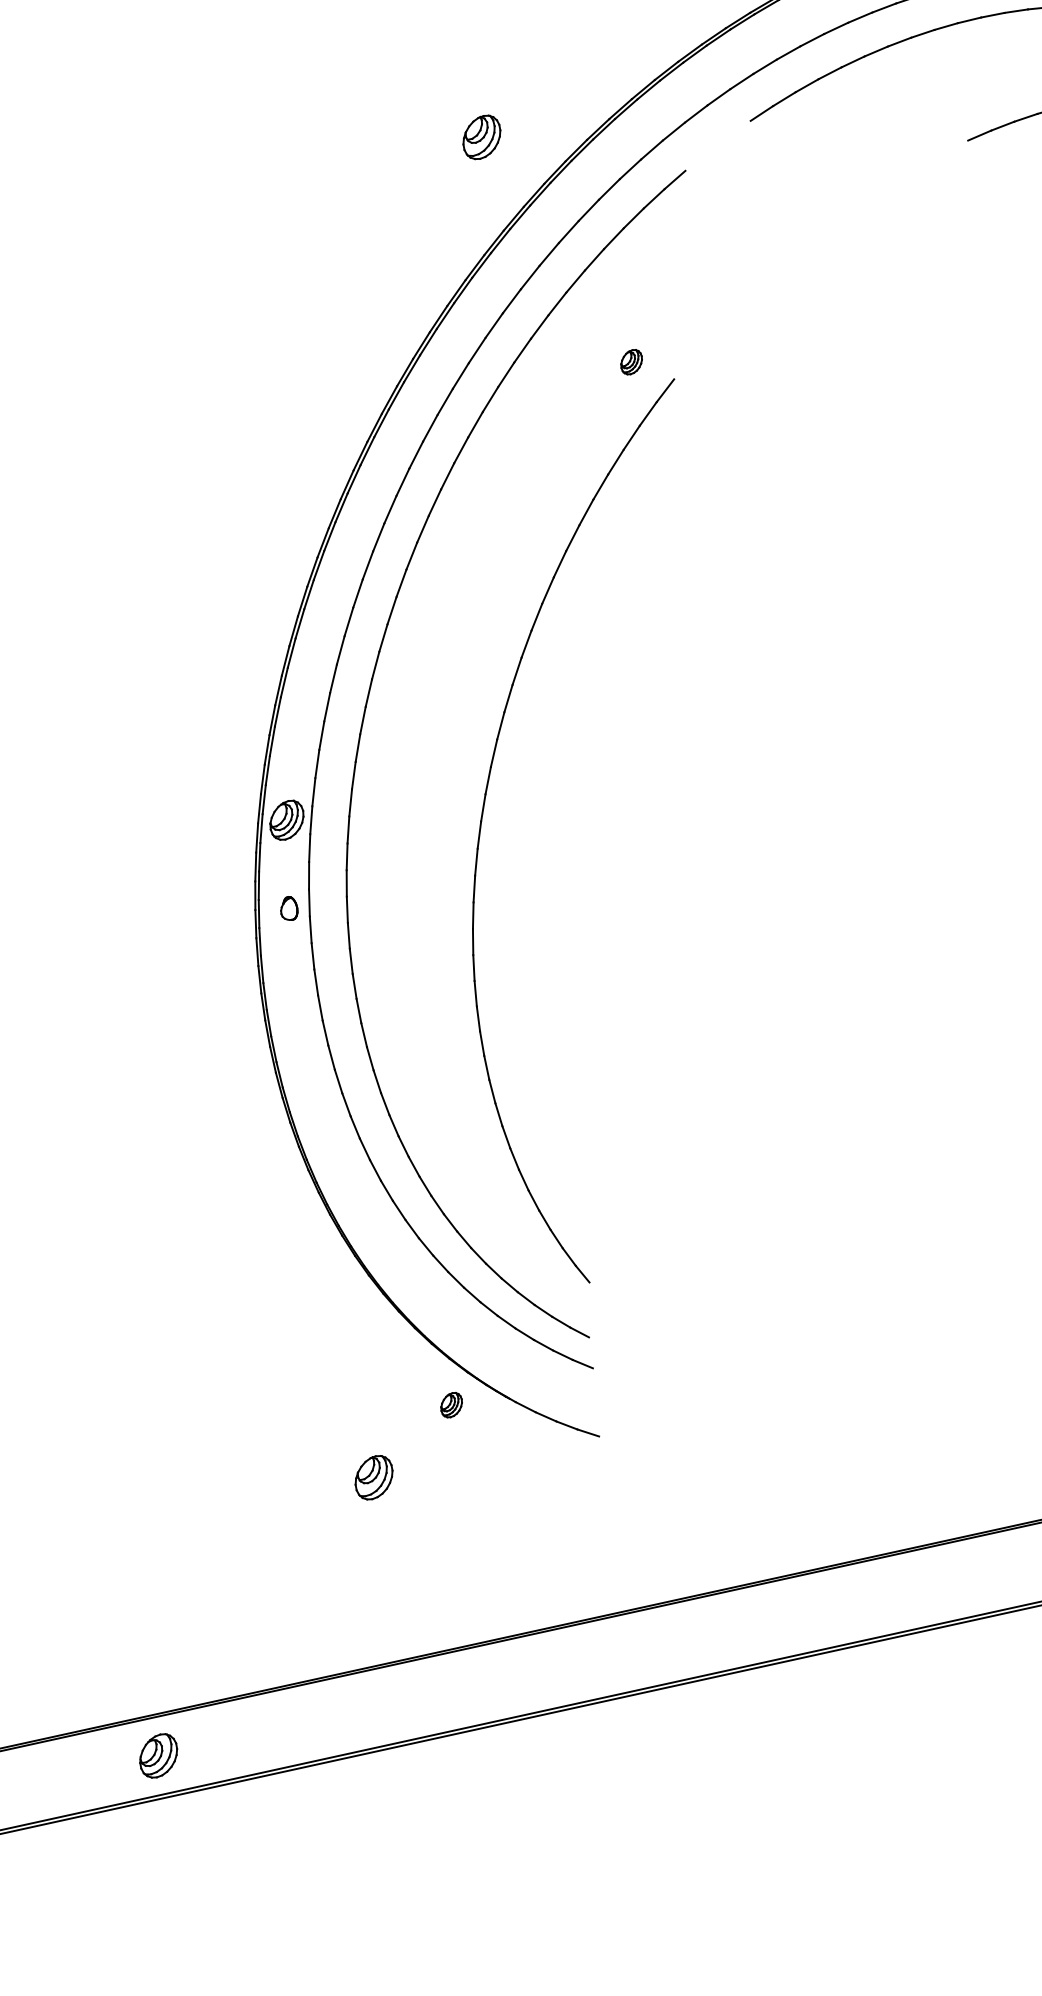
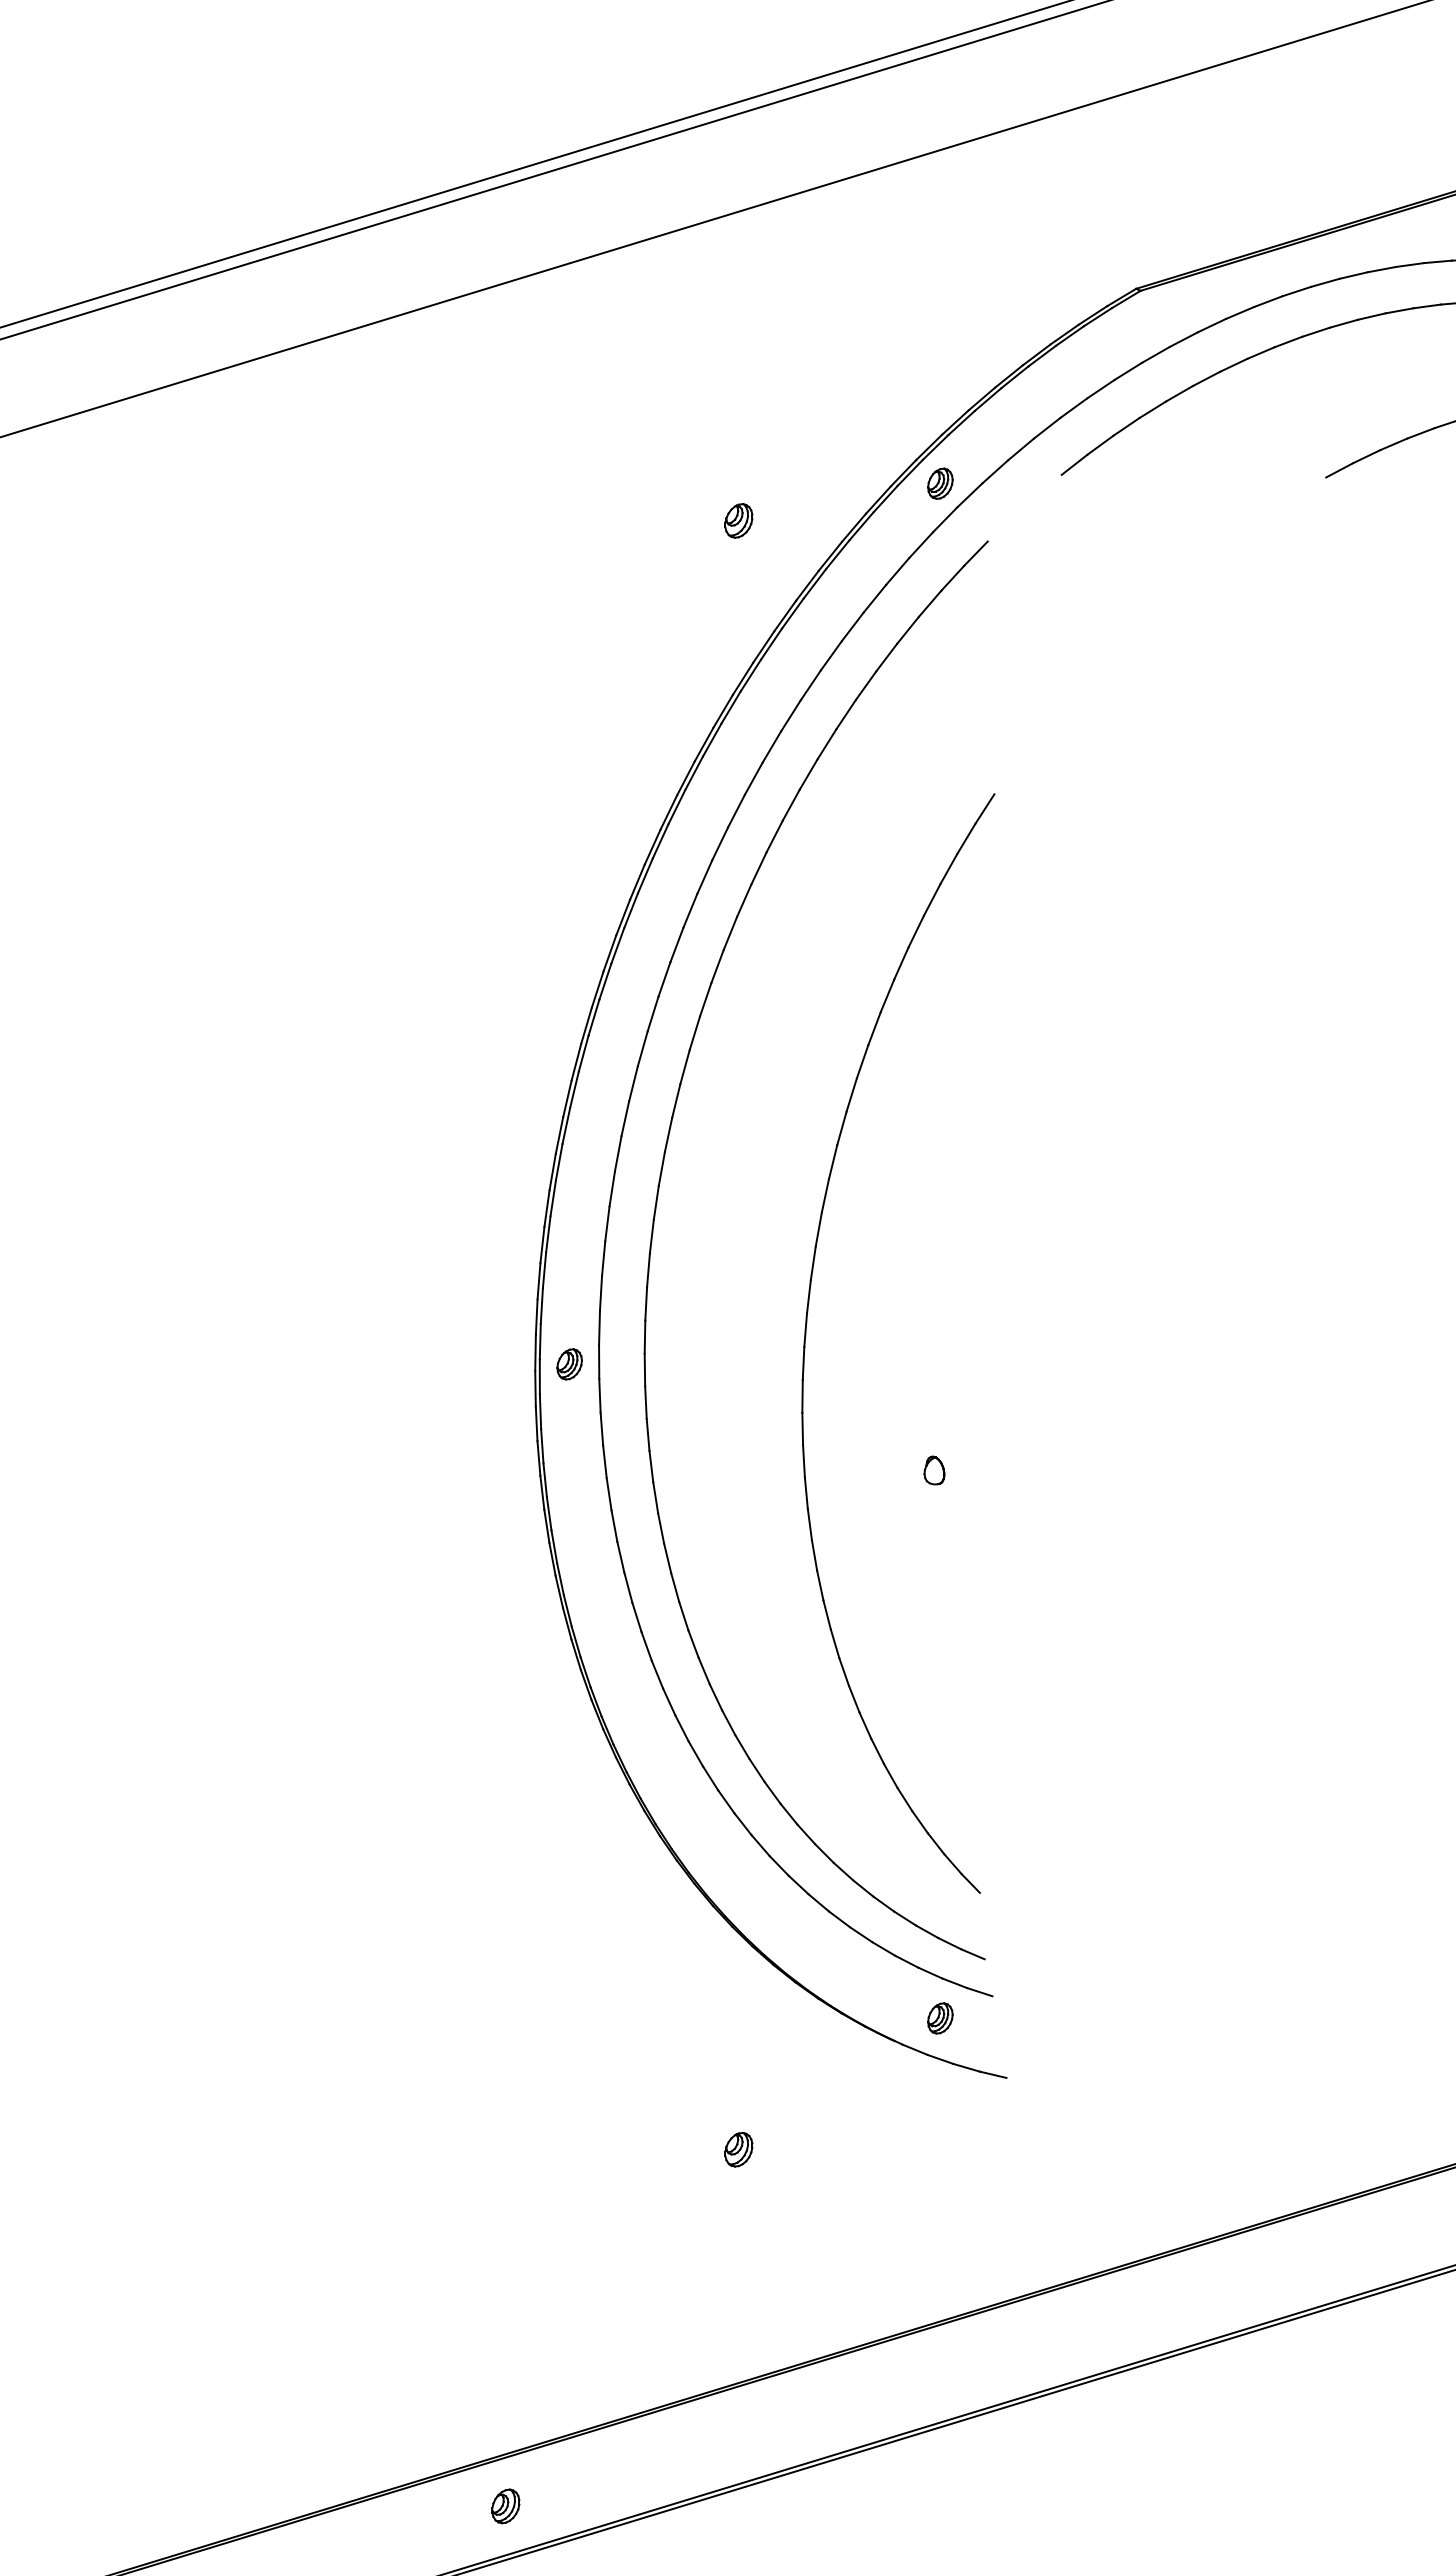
part: (481, 137) -> (738, 520), size x0.62
part: (631, 361) -> (940, 483), moved
part: (286, 820) -> (569, 1364), size x0.62
part: (289, 908) -> (934, 1470), moved
part: (451, 1405) -> (940, 2018), moved
part: (373, 1477) -> (738, 2149), size x0.62
part: (158, 1755) -> (505, 2506), size x0.62

